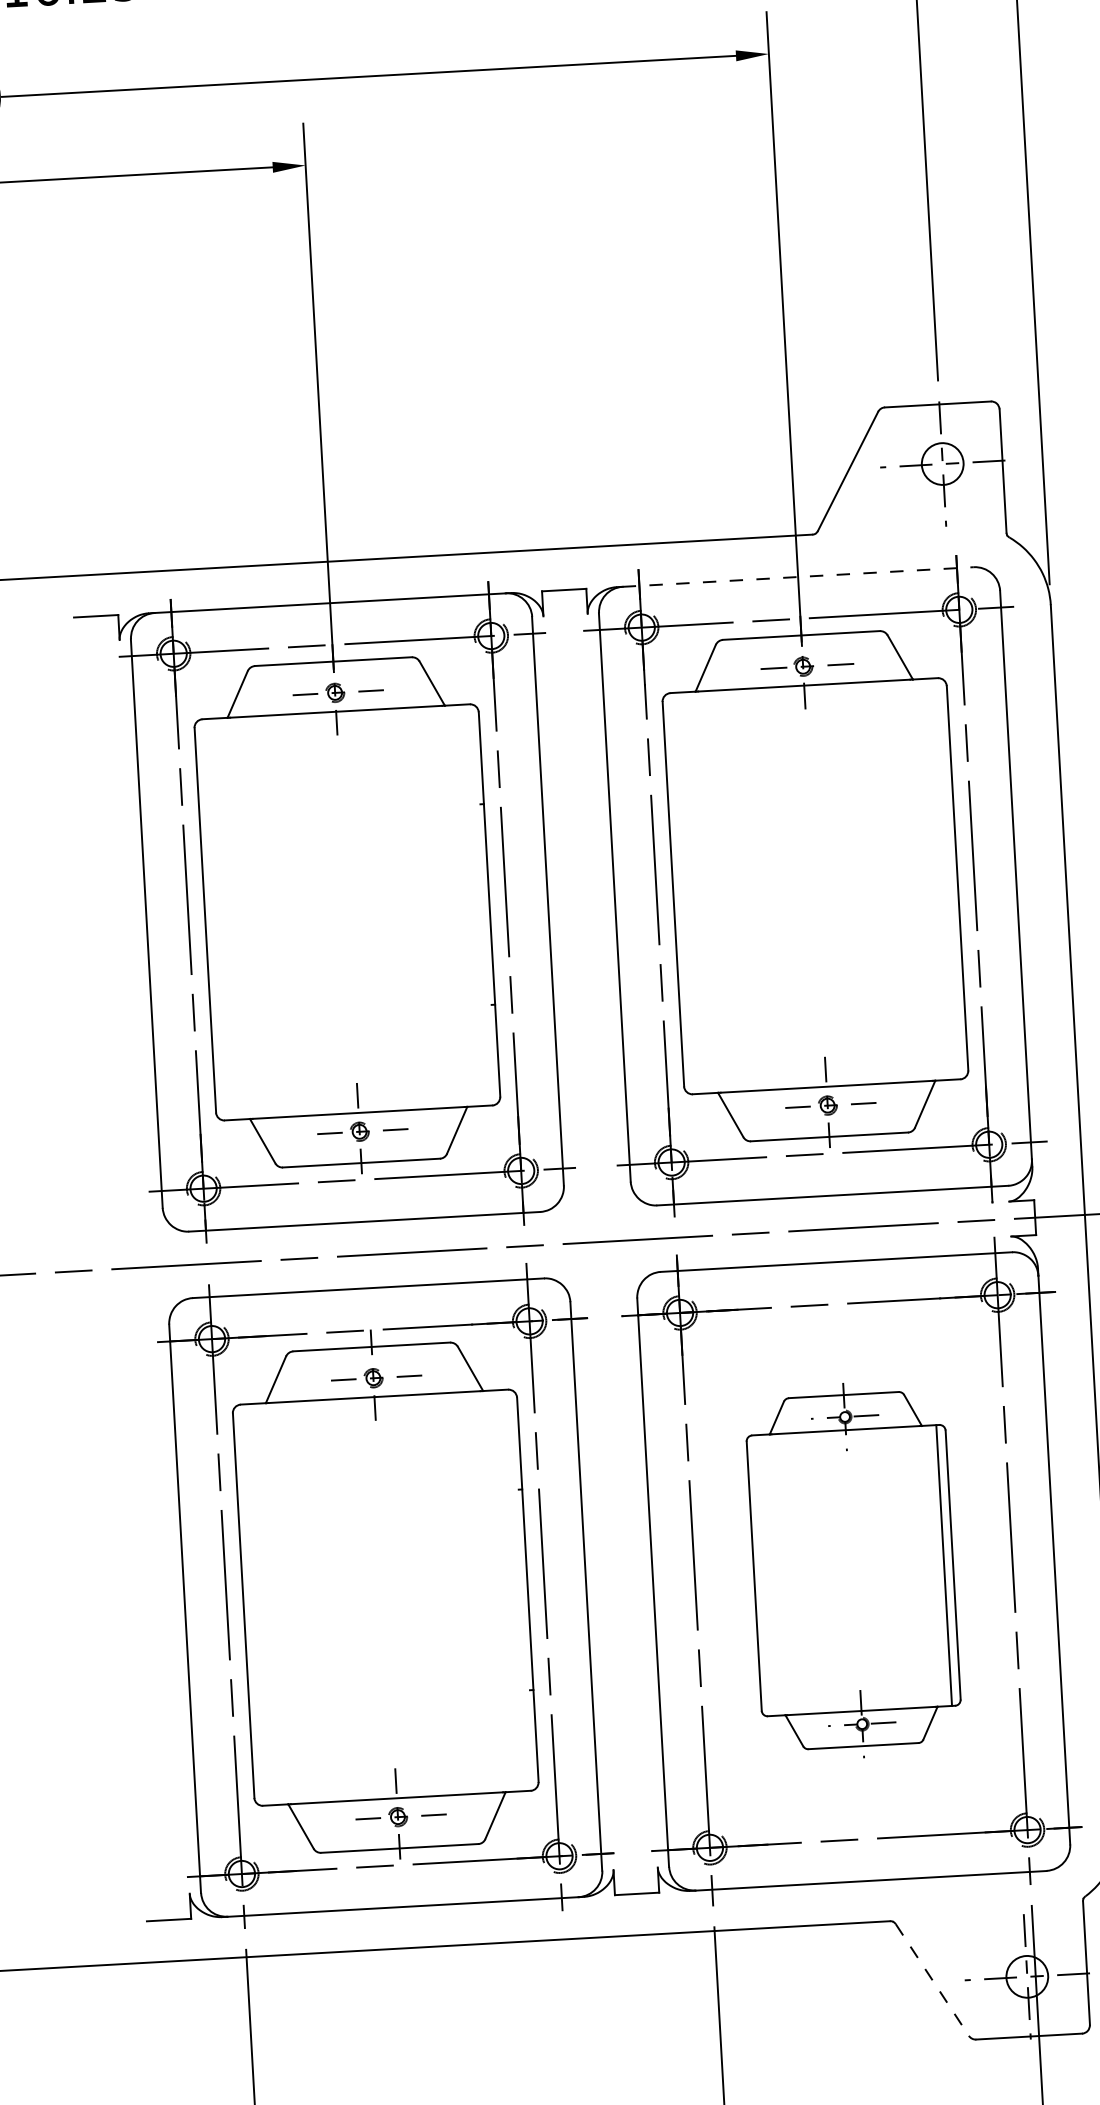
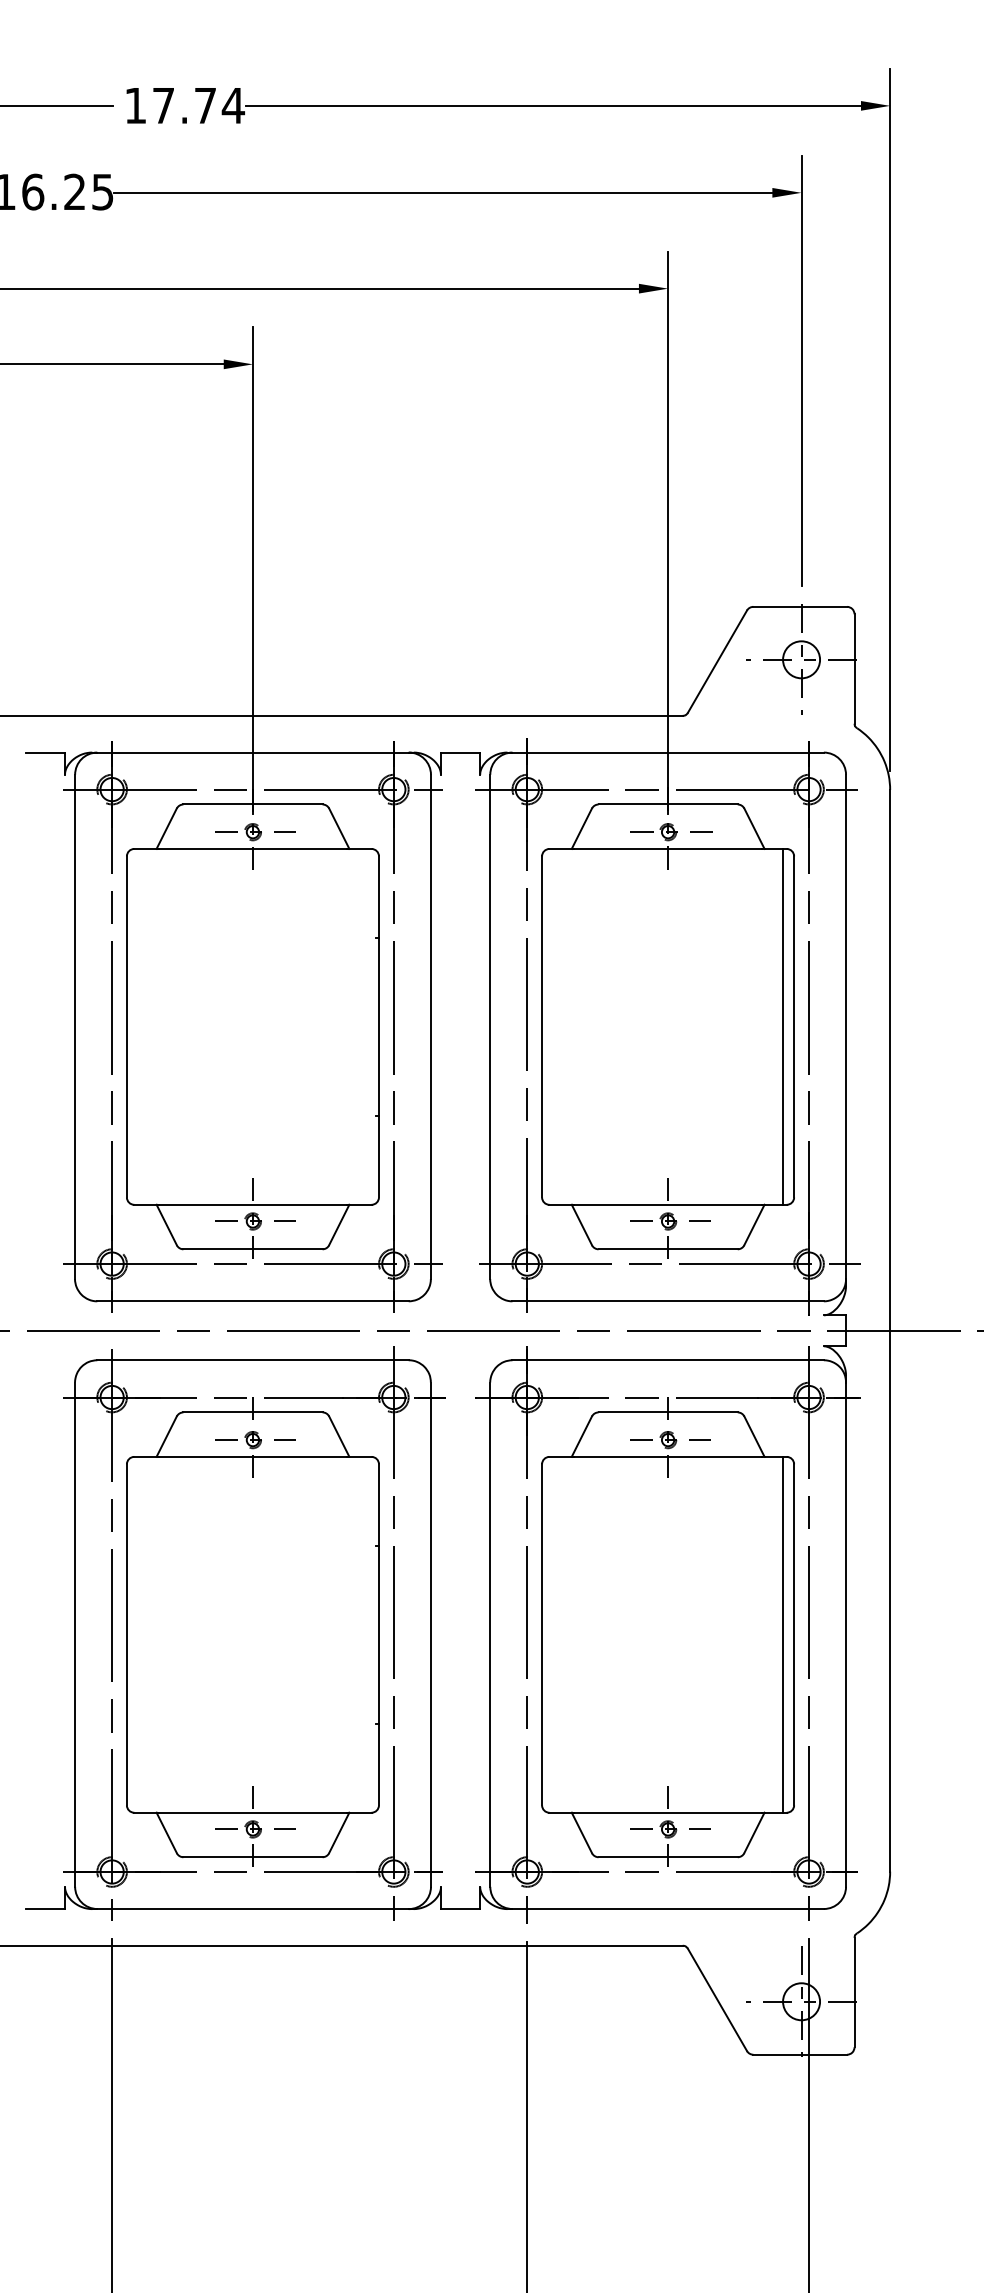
line: (798, 576) -> (668, 752), dashed -> solid
line: (944, 878) -> (782, 1026), added
part: (852, 1567) -> (667, 1631), size x1.43
line: (932, 1980) -> (717, 2000), dashed -> solid

